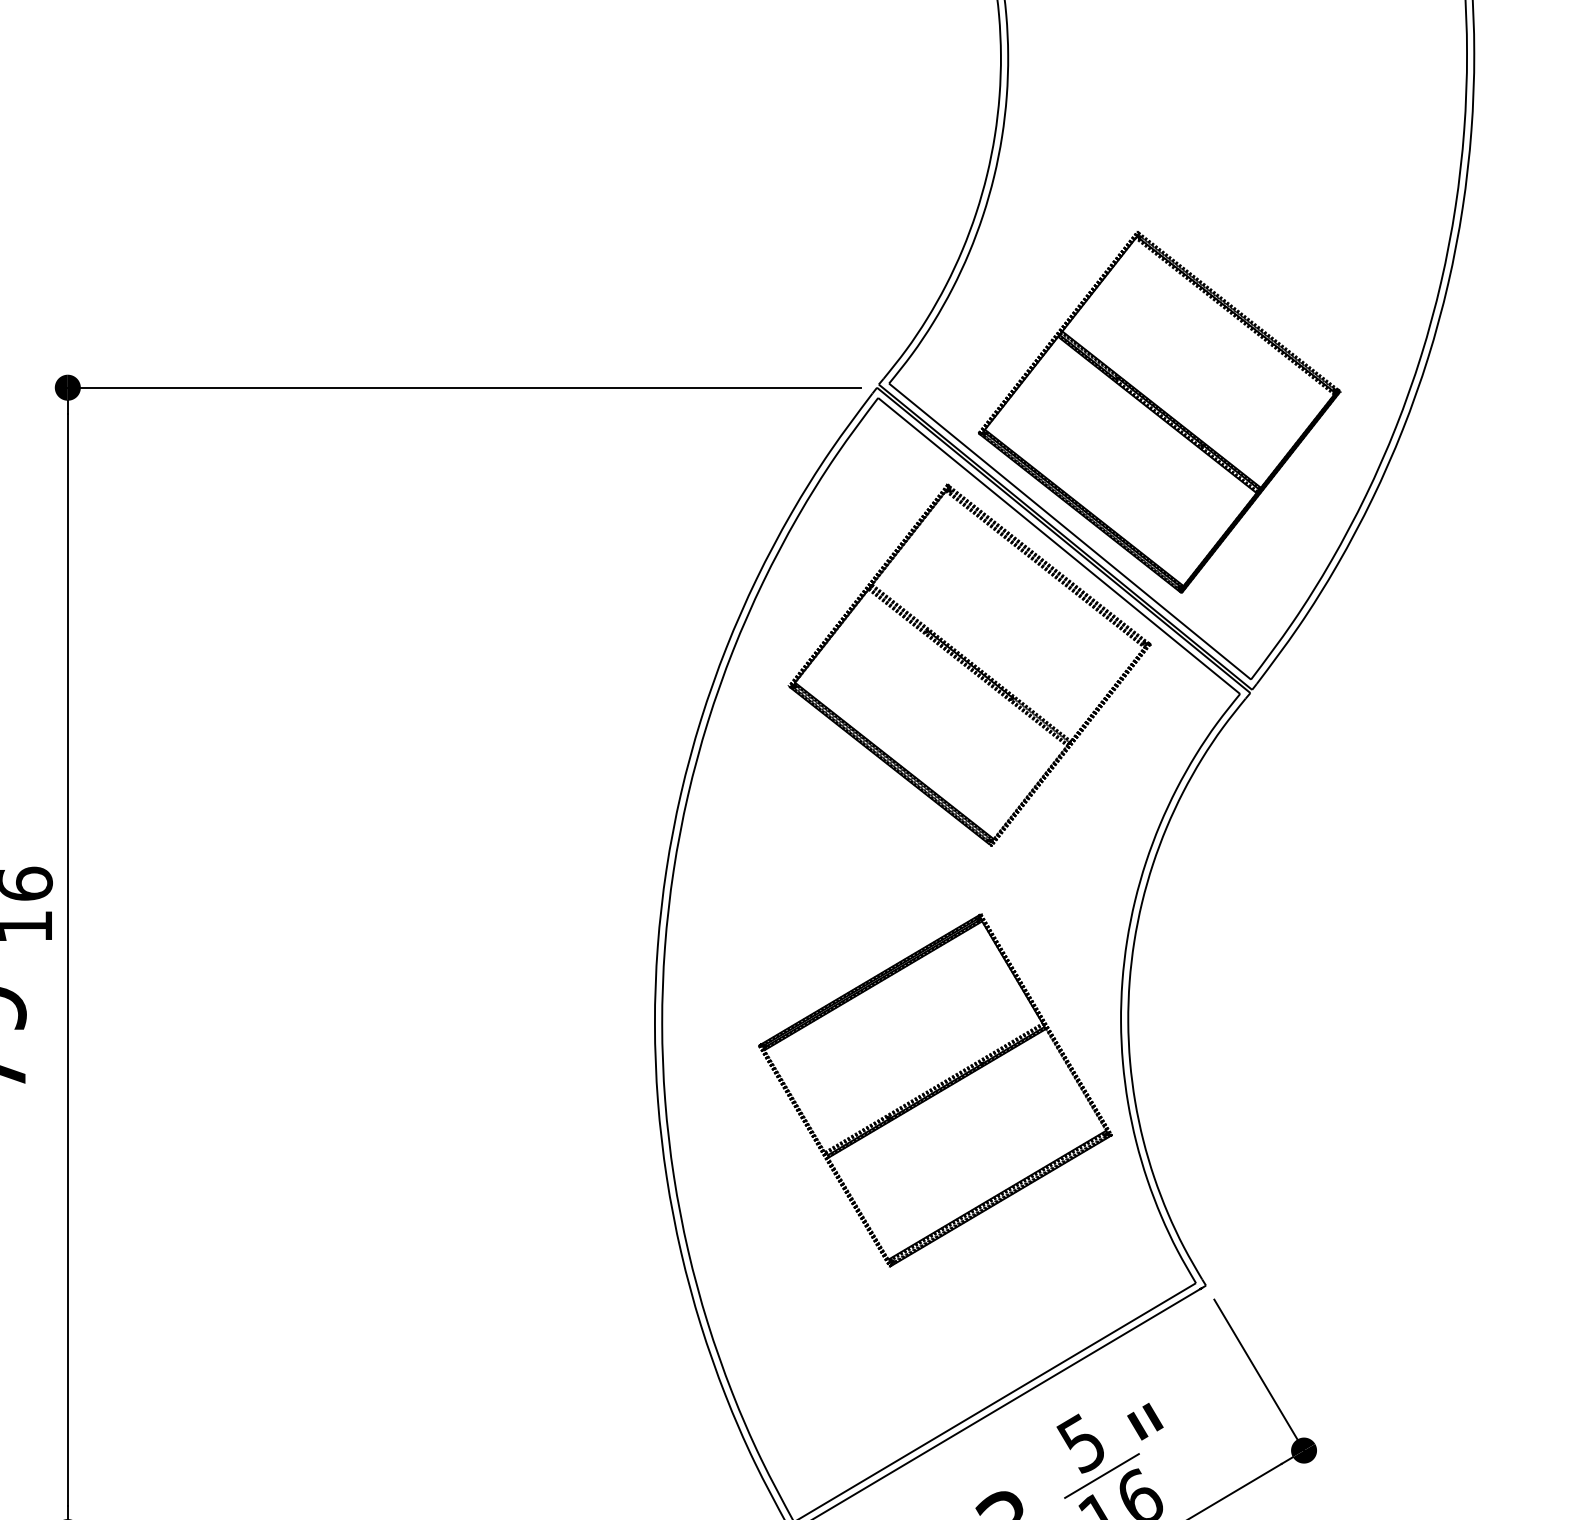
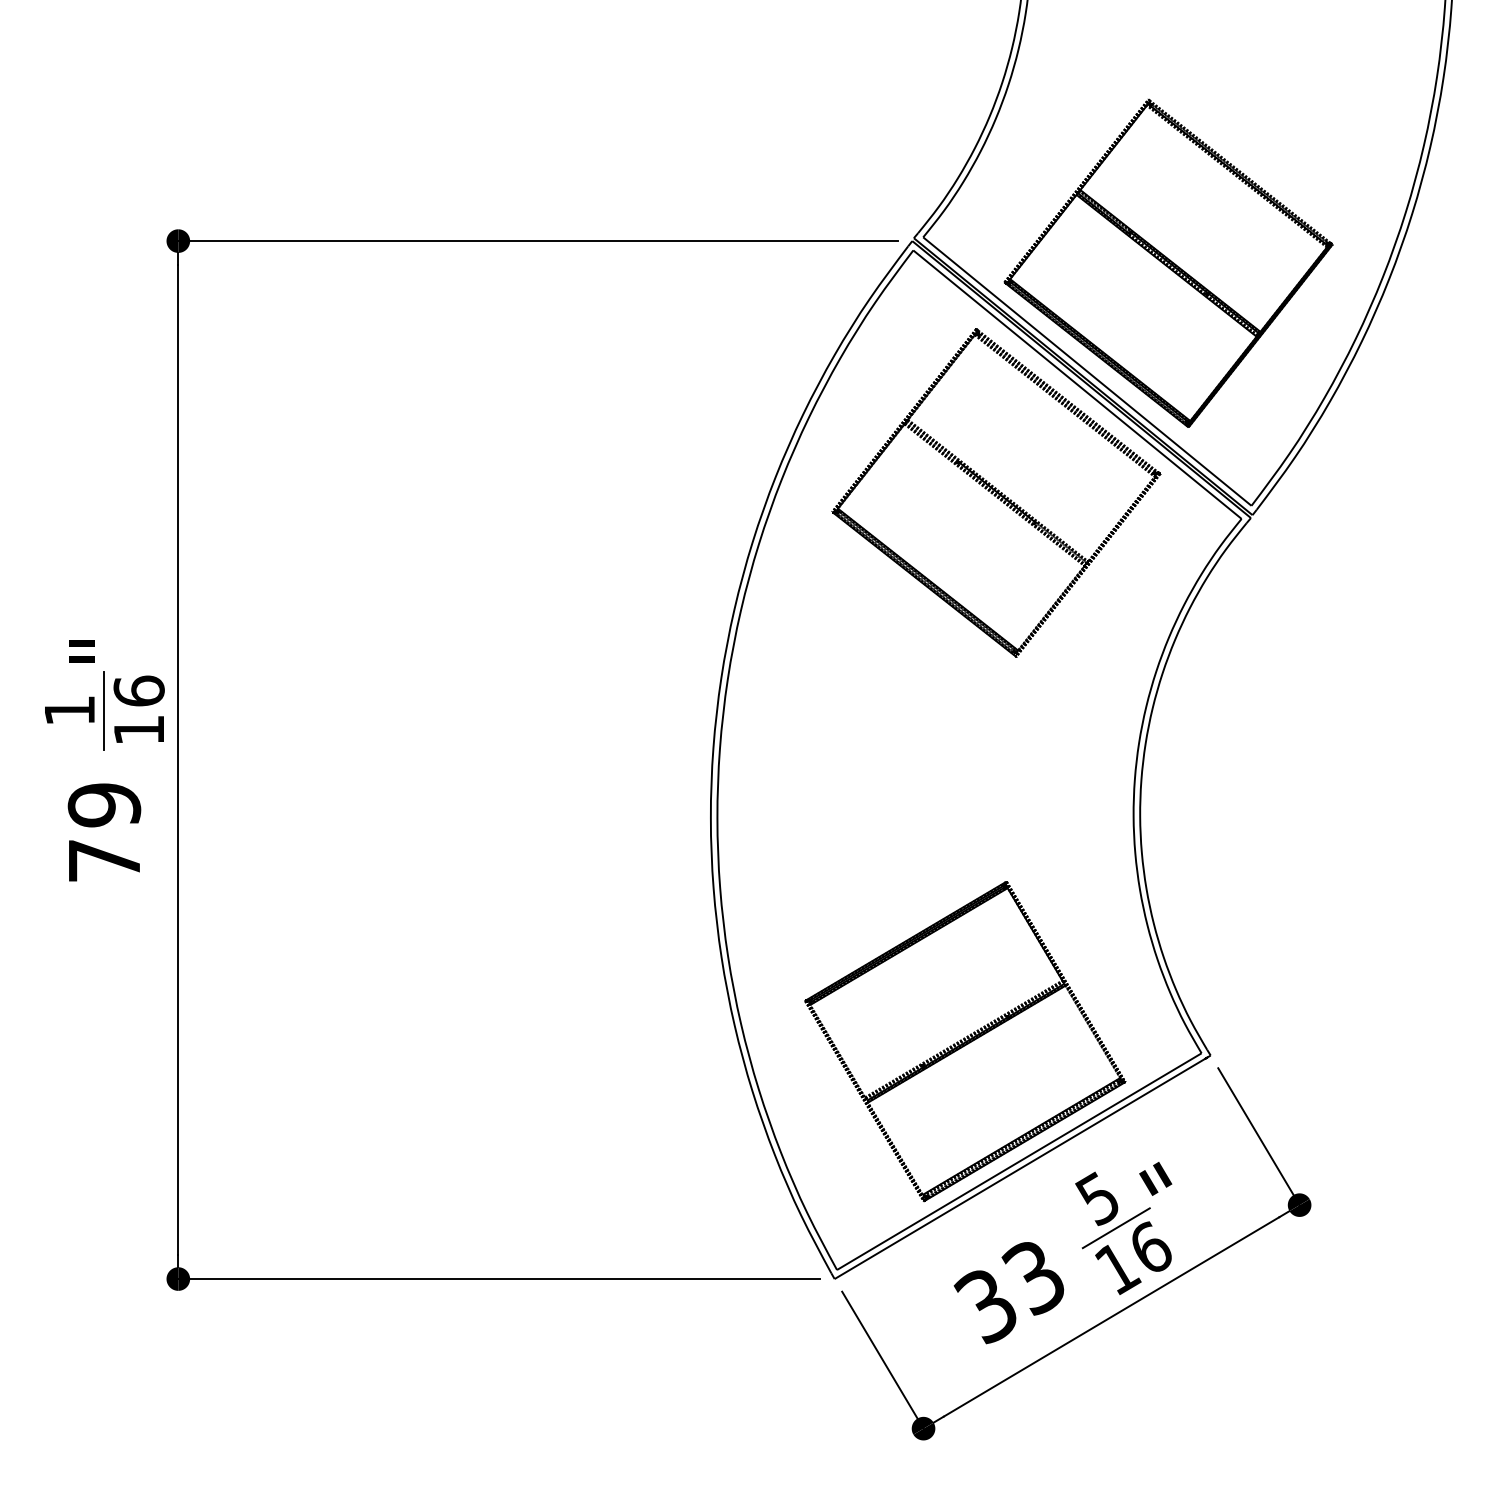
part: (935, 1090) -> (965, 1041), moved

